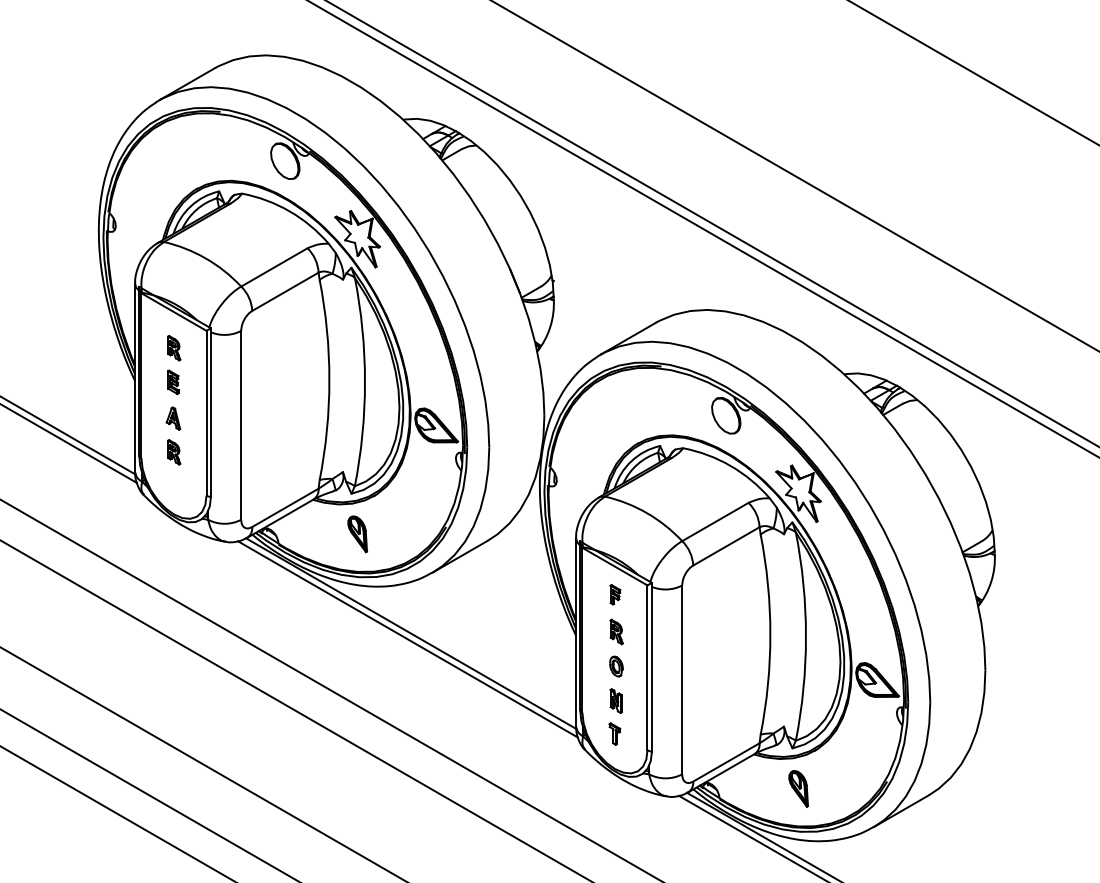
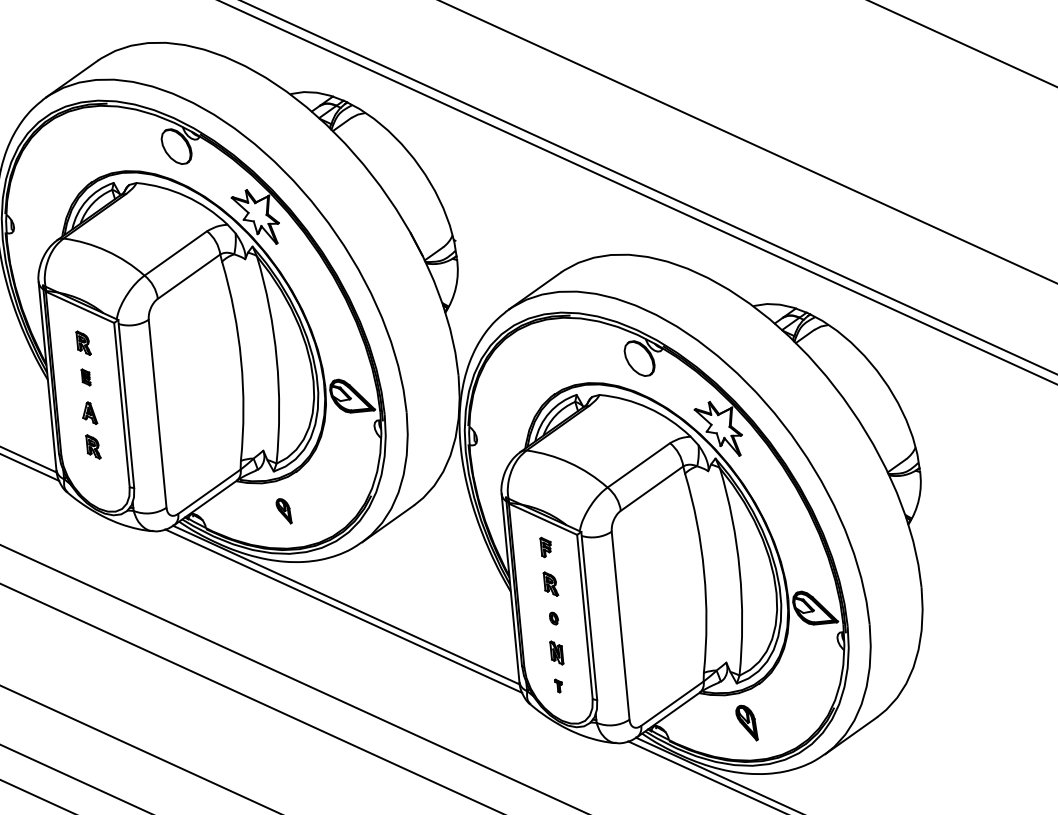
part: (173, 382) -> (86, 377), size x0.7
part: (357, 534) -> (283, 511), size x0.7
part: (616, 666) -> (553, 618), size x0.6
part: (614, 733) -> (558, 685), size x0.6

